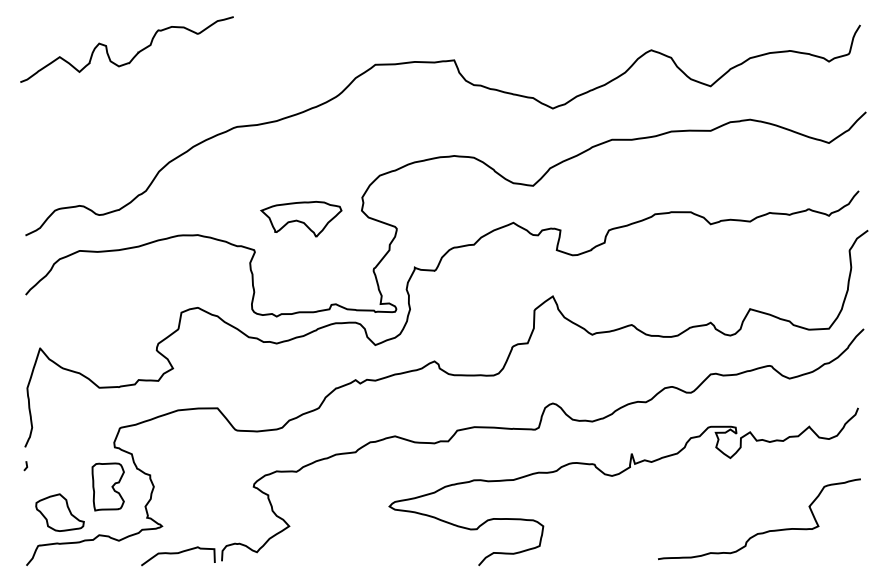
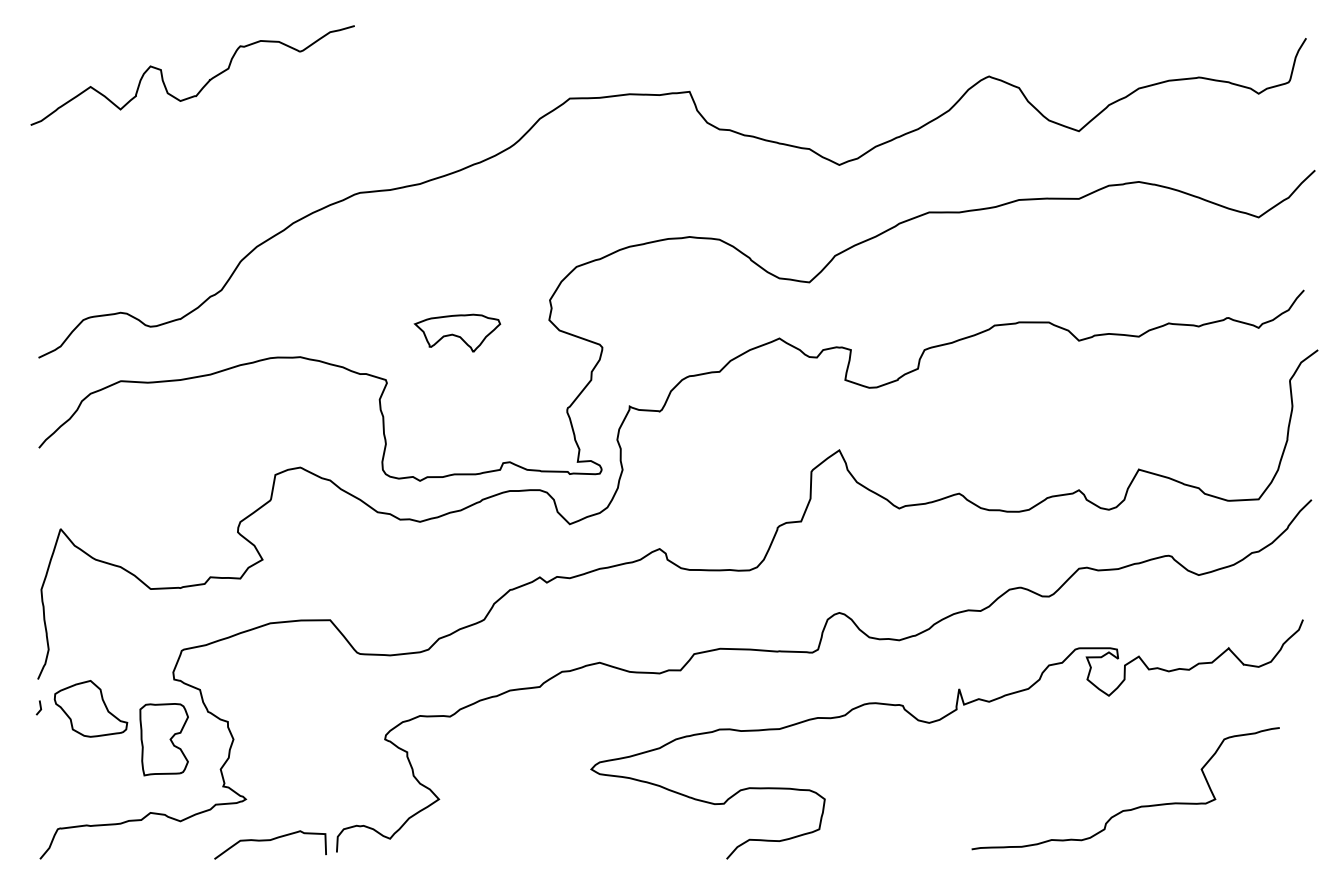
part: (301, 219) -> (457, 333), size x0.7
part: (59, 512) -> (90, 708), moved
curve: (764, 531) -> (1133, 807), moved

